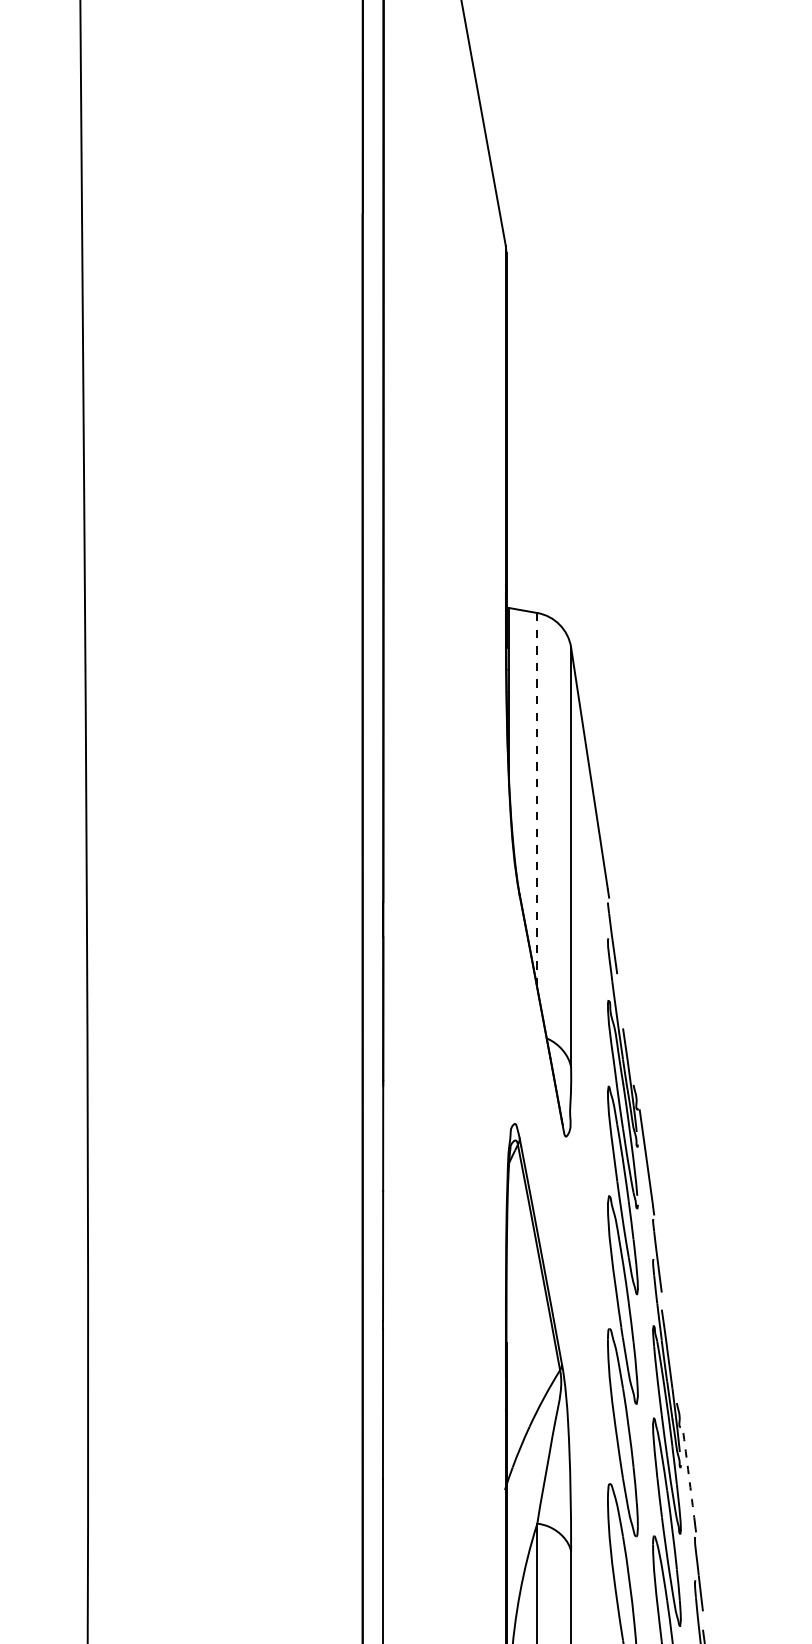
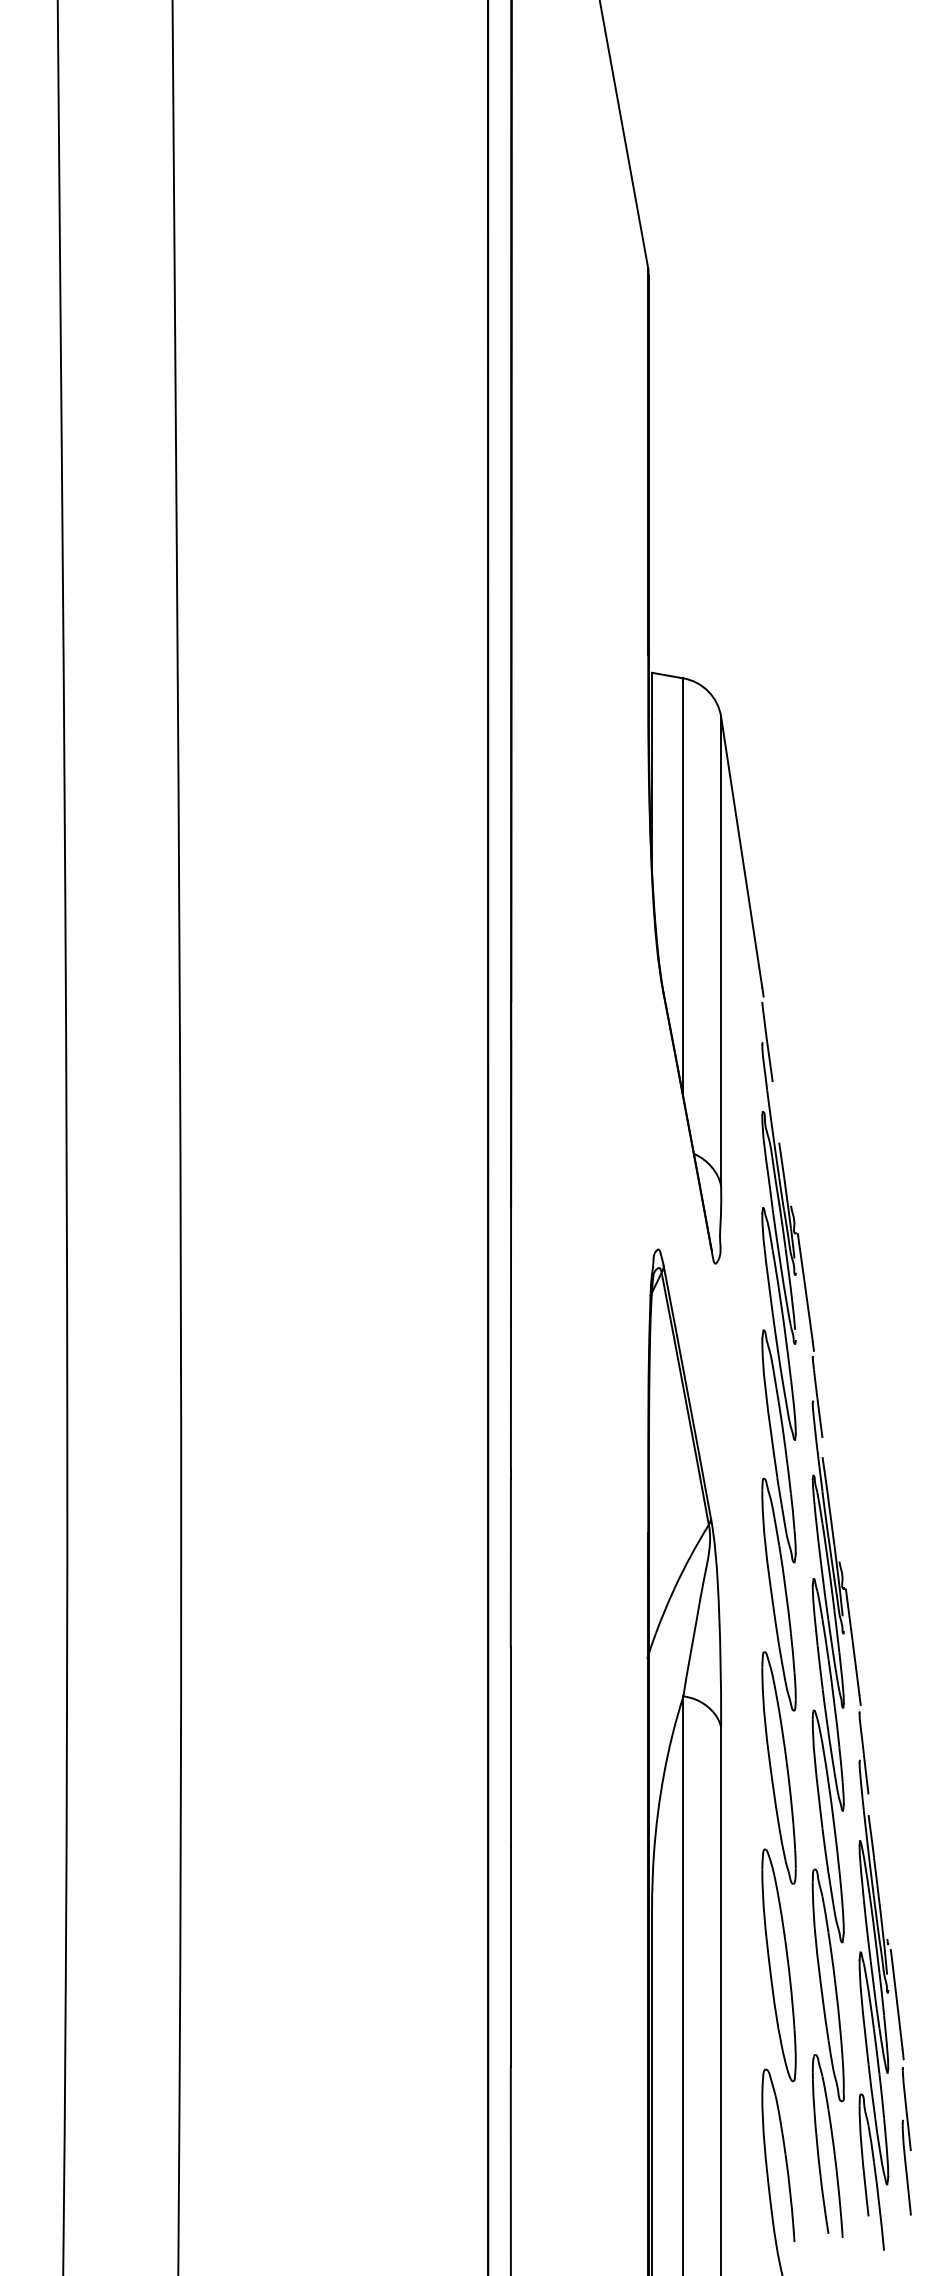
line: (537, 800) -> (683, 888), dashed -> solid
arc: (688, 1475) -> (852, 1642), dashed -> solid

